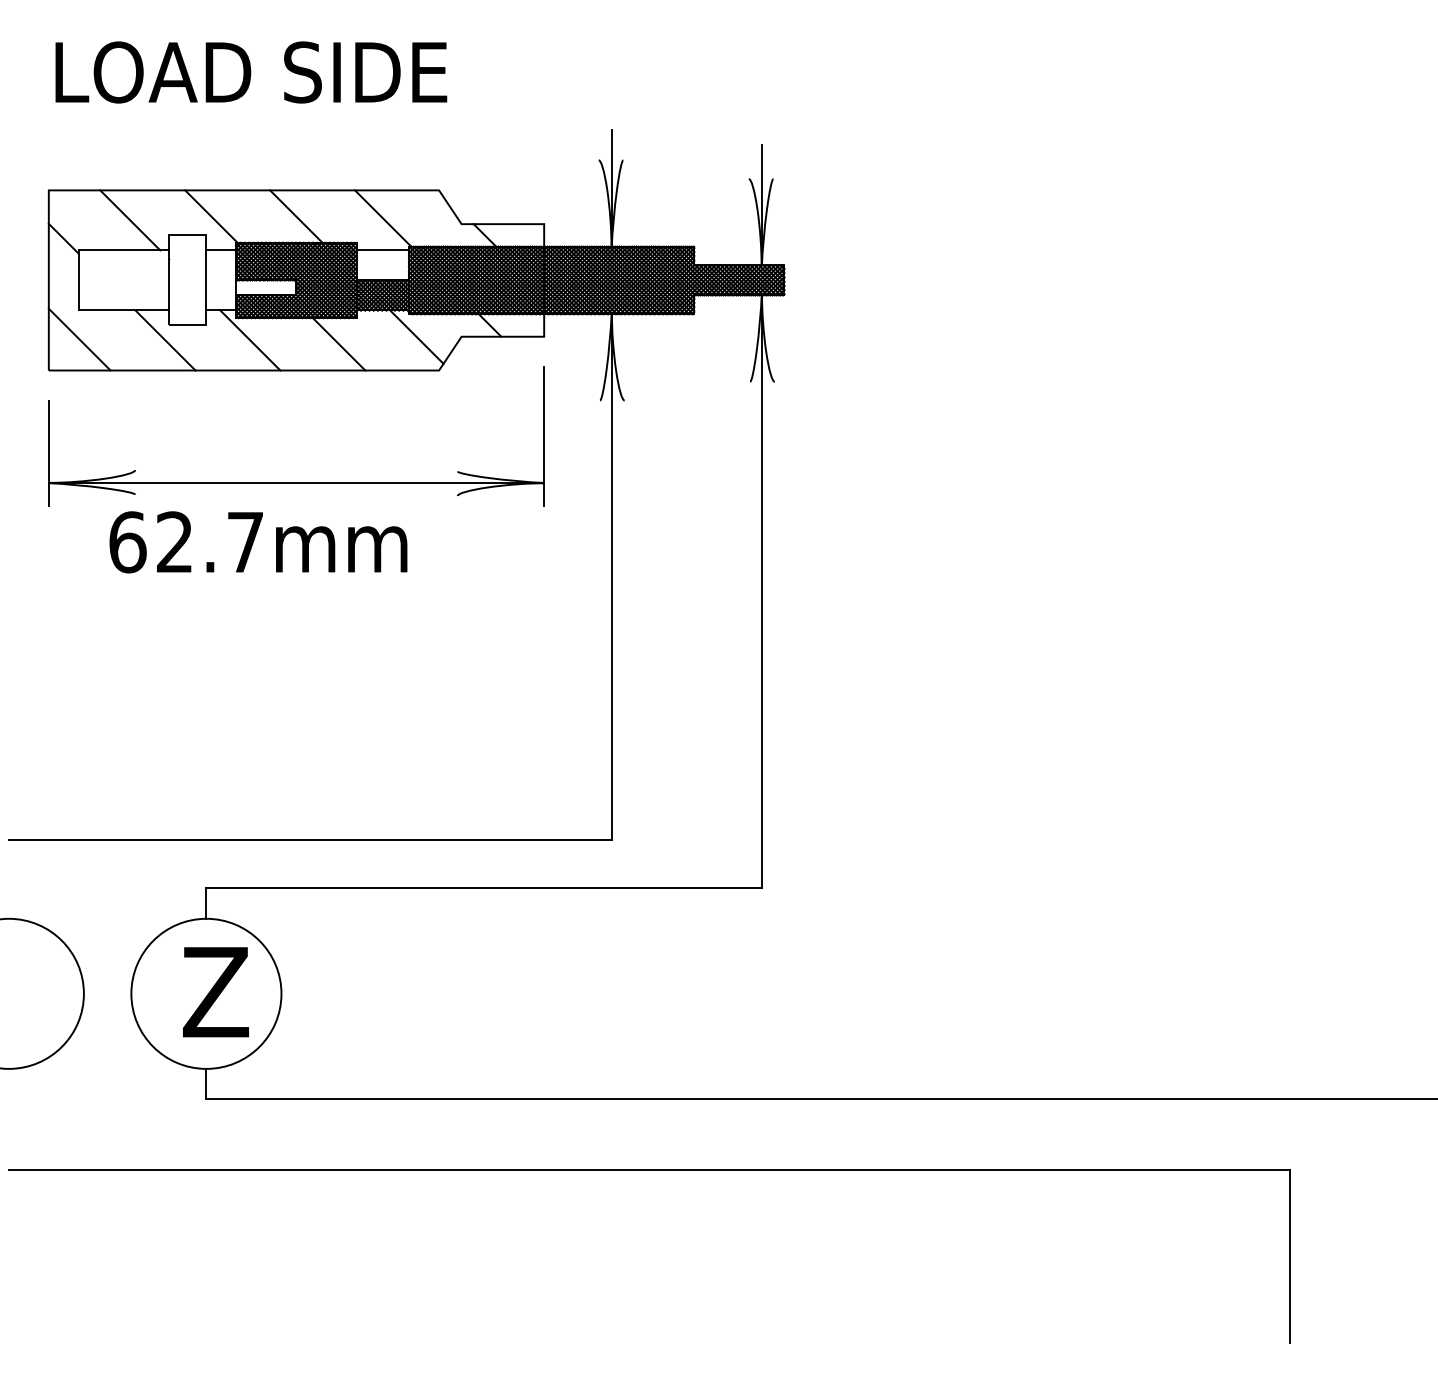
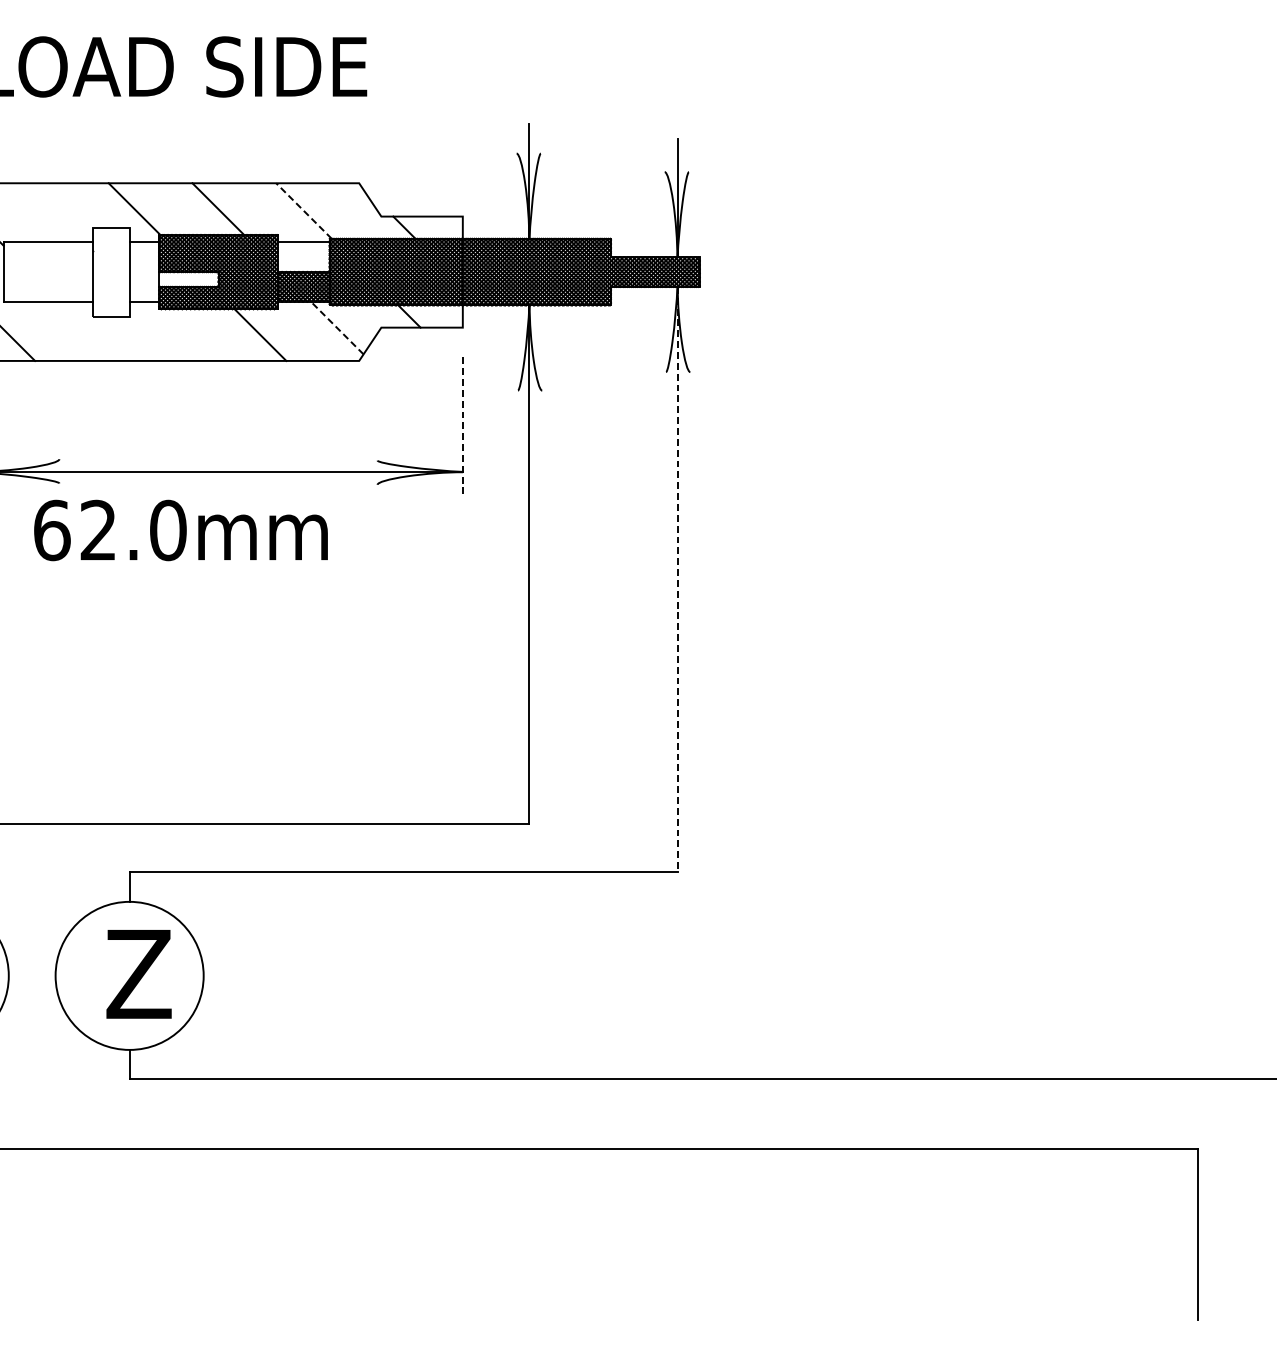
line: (383, 218) -> (304, 211), solid -> dashed
line: (130, 220) -> (54, 212), removed
line: (416, 337) -> (336, 328), solid -> dashed
line: (165, 340) -> (89, 331), removed
line: (250, 340) -> (173, 331), removed
line: (544, 436) -> (463, 426), solid -> dashed
text: (245, 542) -> (168, 530), 62.7mm -> 62.0mm
line: (761, 592) -> (677, 579), solid -> dashed

